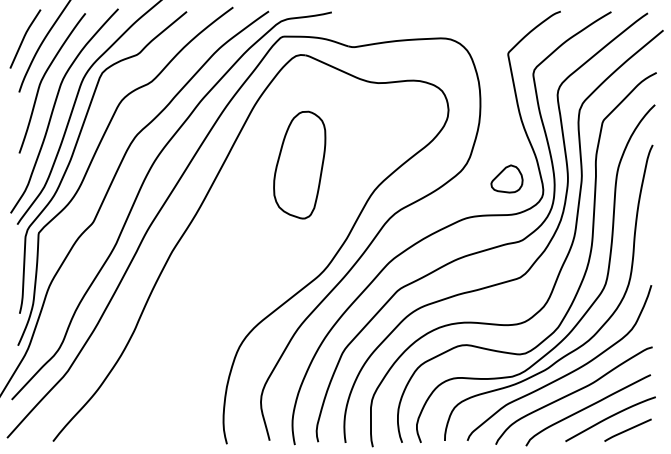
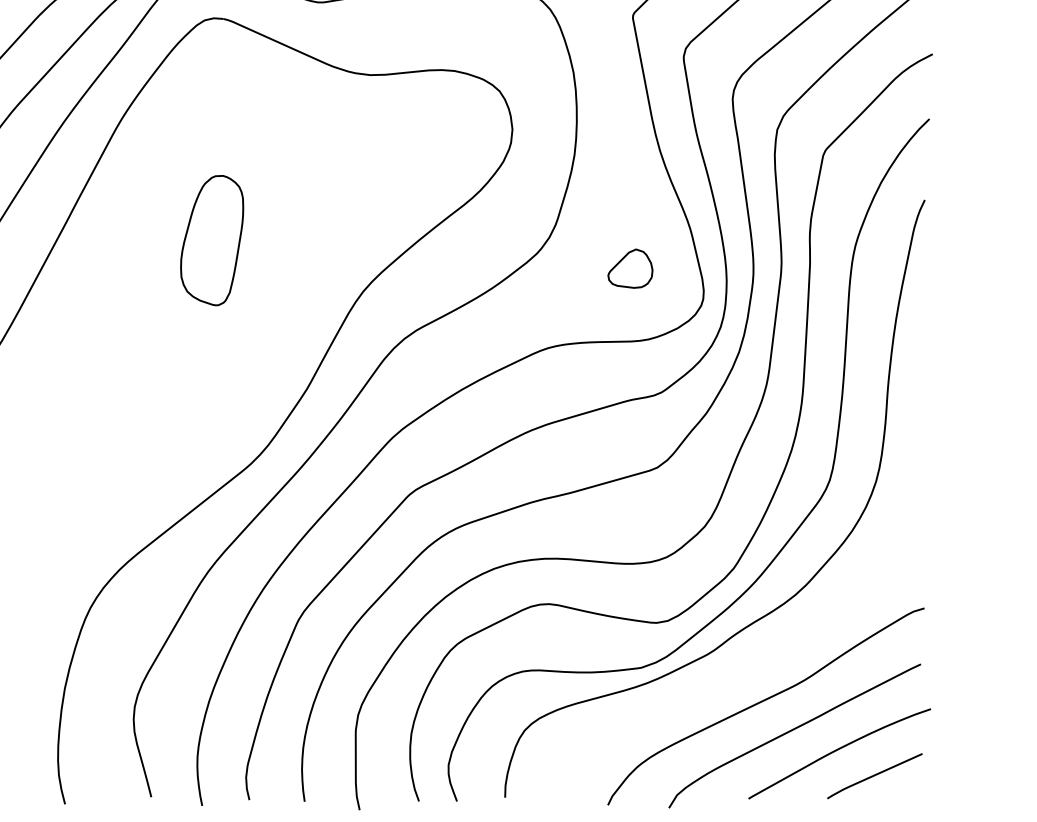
part: (299, 164) -> (211, 239), size x0.6
part: (506, 178) -> (629, 267), size x0.7
curve: (565, 374) -> (748, 663), removed

